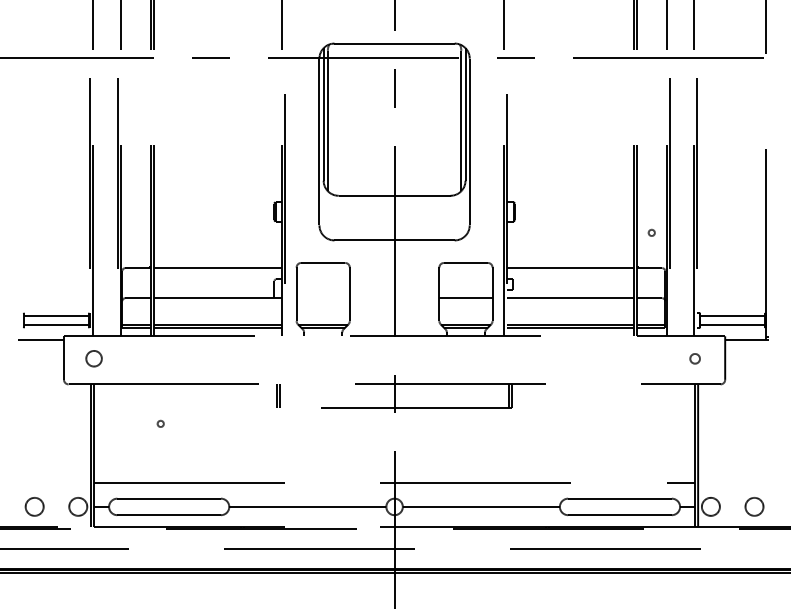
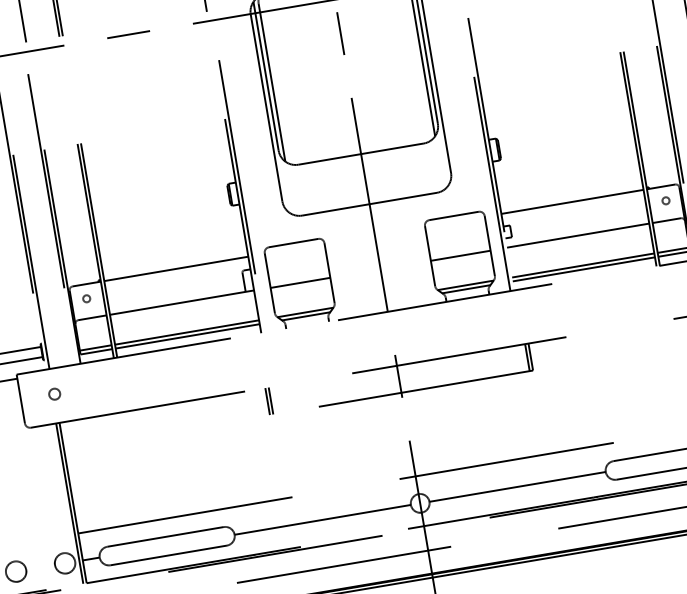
circle: (651, 232) -> (665, 200), moved
line: (322, 298) -> (299, 283), added
circle: (93, 358) -> (54, 393), size x0.62
circle: (160, 423) -> (86, 298), moved

